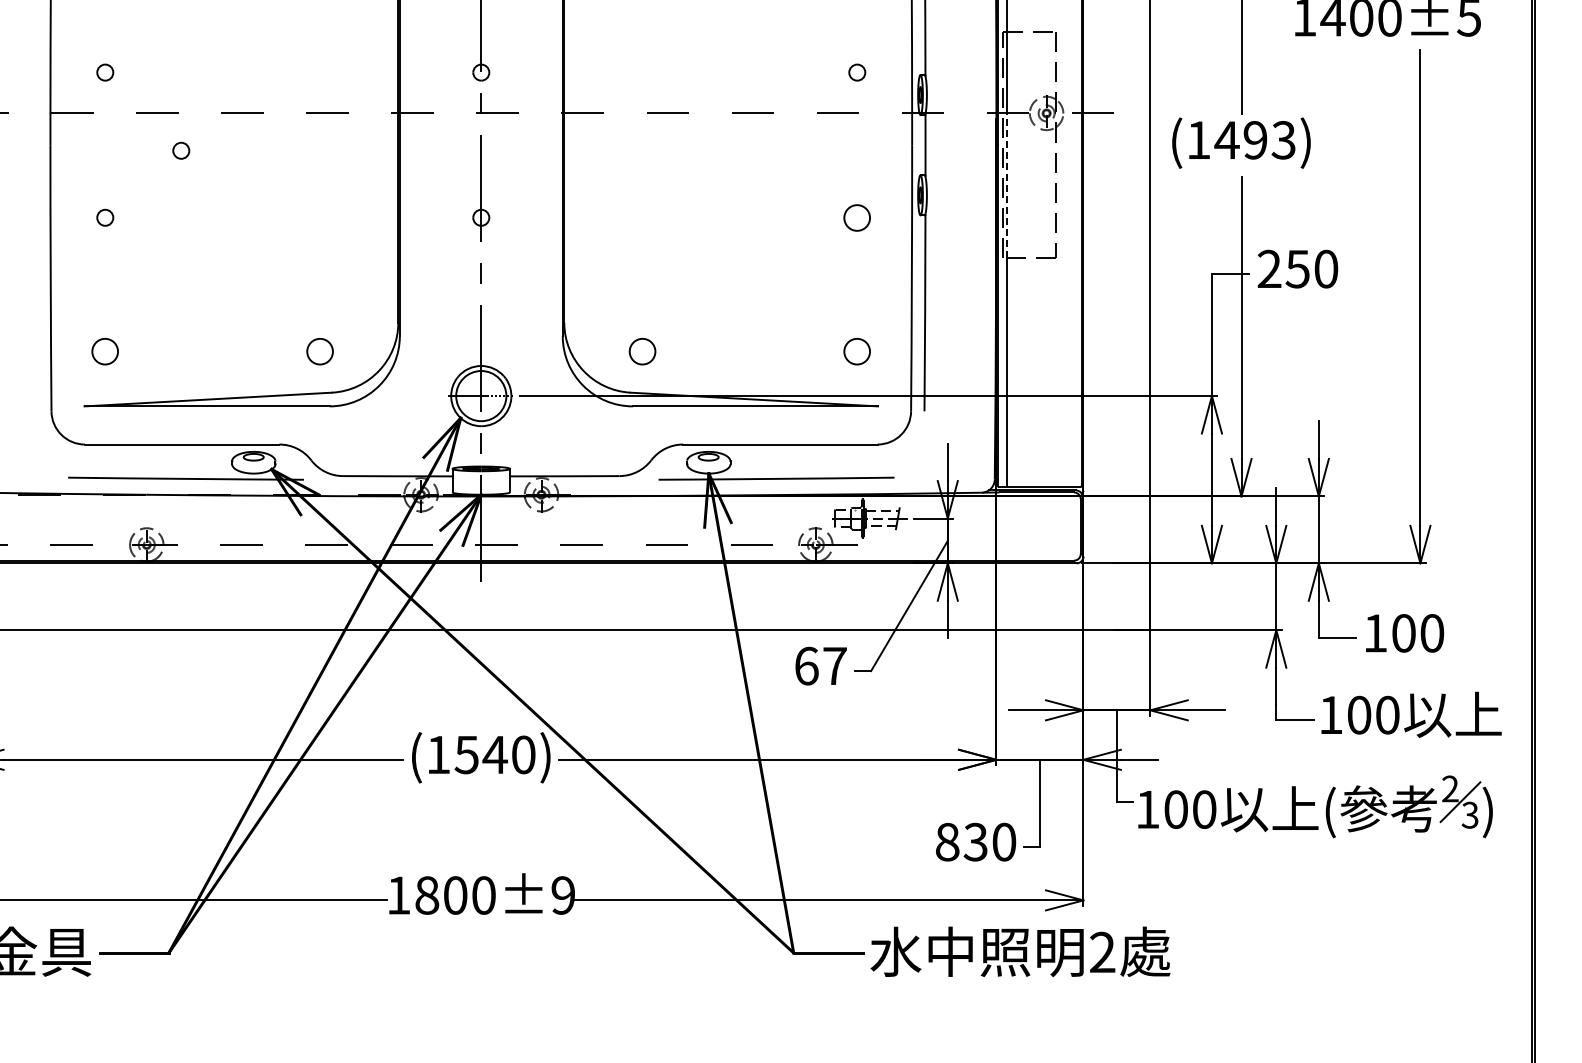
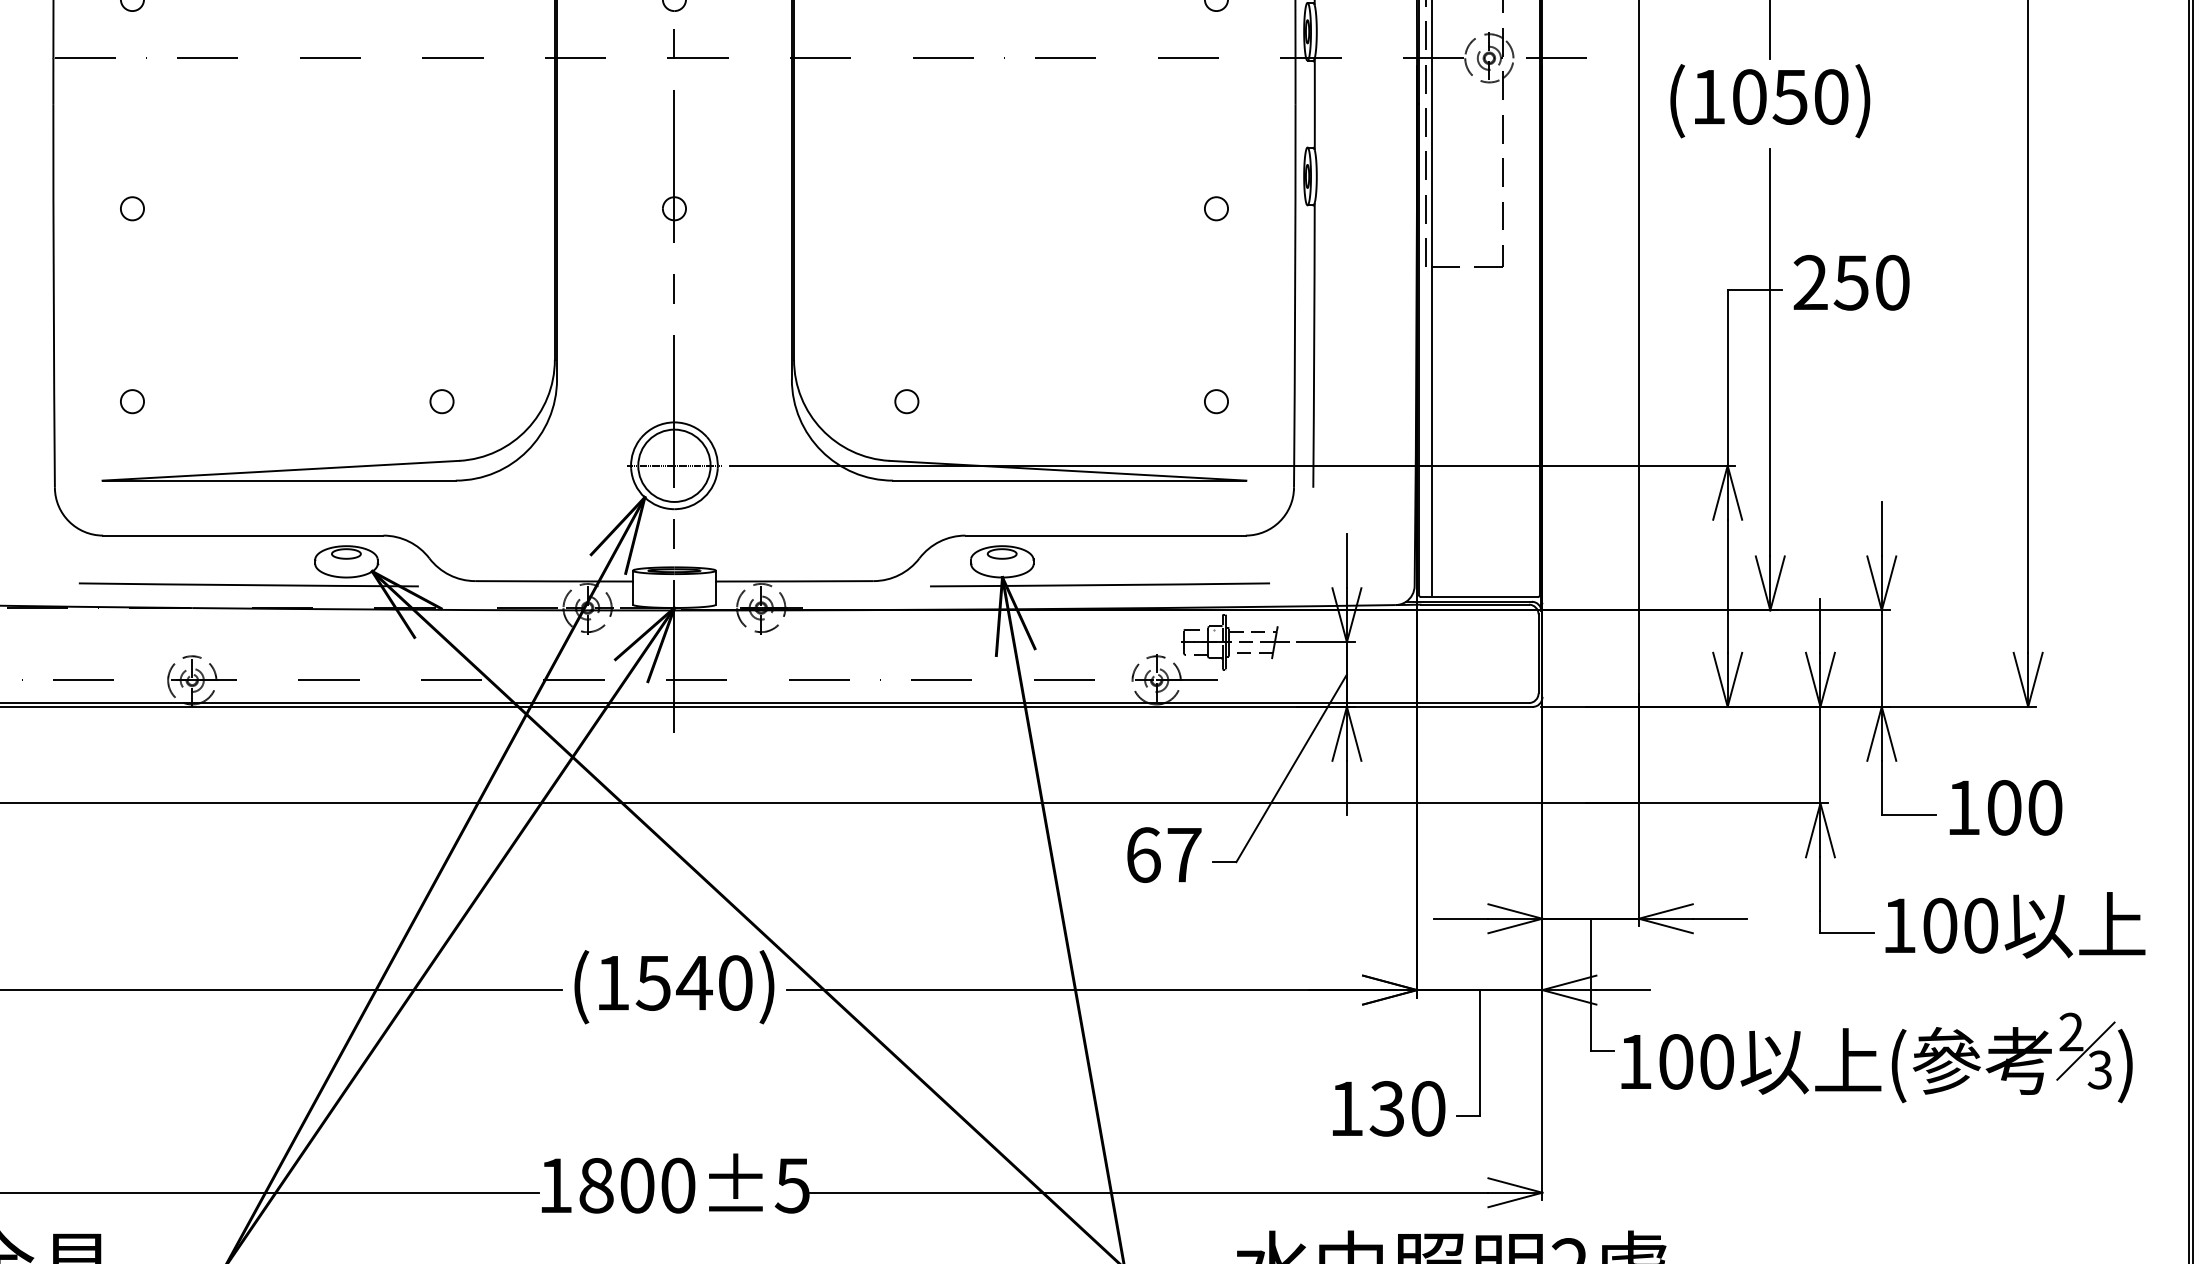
text: (1254, 140) -> (1789, 97), (1493) -> (1050)
circle: (181, 150) -> (242, 111), removed
line: (1007, 185) -> (1432, 162), dashed -> solid
circle: (857, 217) -> (1216, 208), size x0.62
circle: (105, 351) -> (132, 401), size x0.62
circle: (319, 351) -> (441, 401), size x0.62
circle: (642, 351) -> (906, 401), size x0.62
circle: (857, 351) -> (1216, 401), size x0.62
text: (947, 842) -> (1346, 1109), 830 -> 130
text: (562, 895) -> (791, 1185), 1800±9 -> 1800±5

